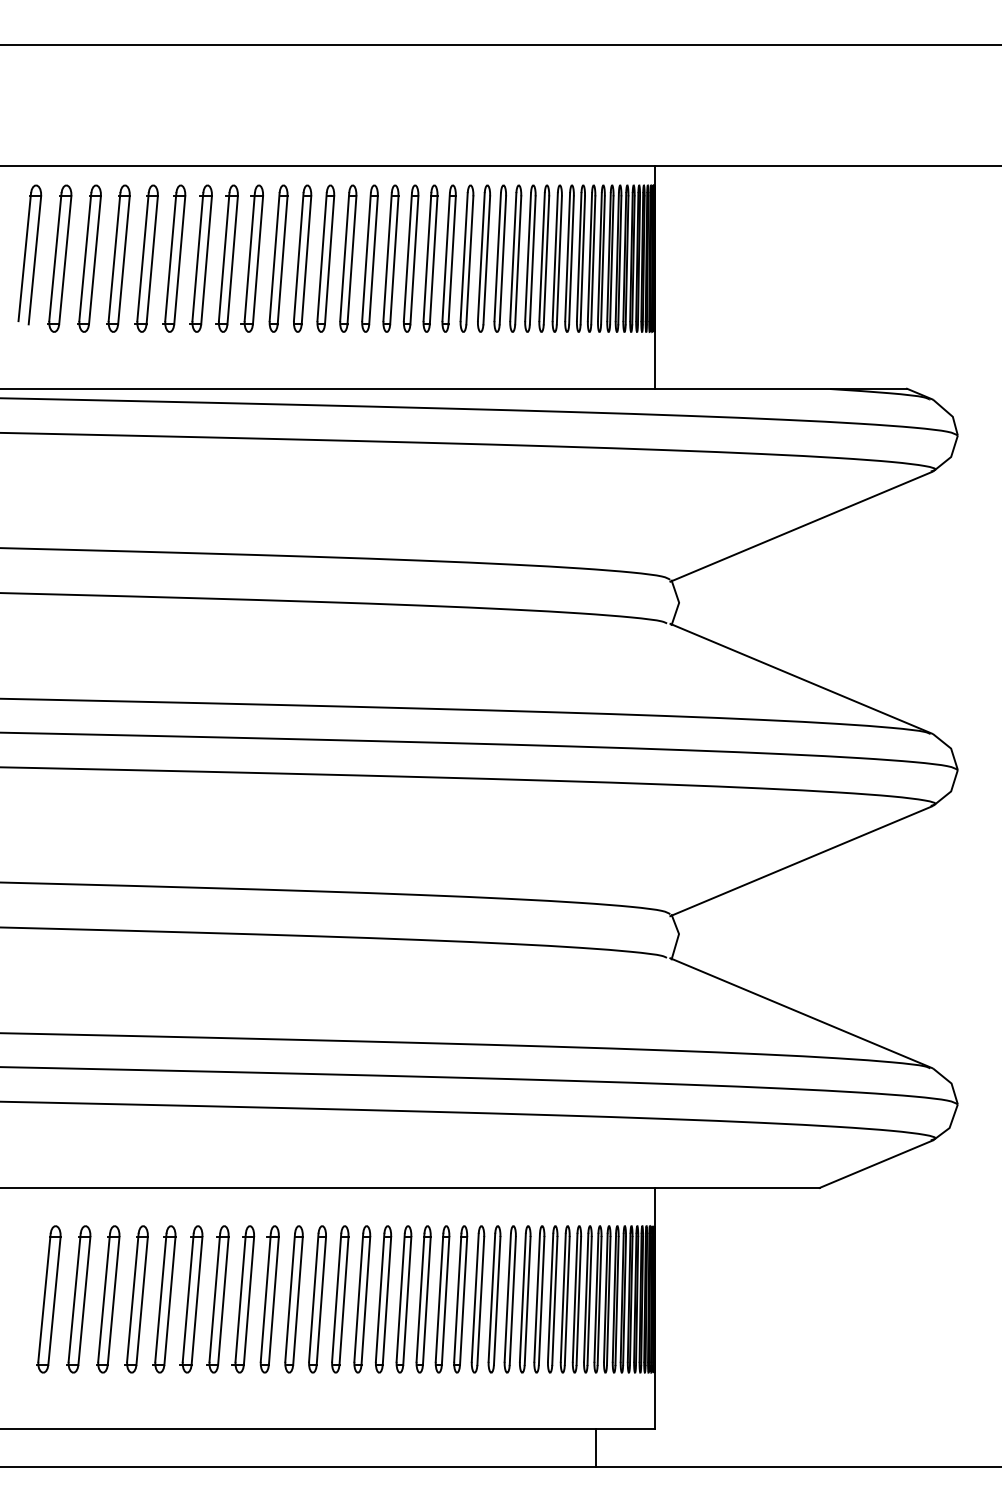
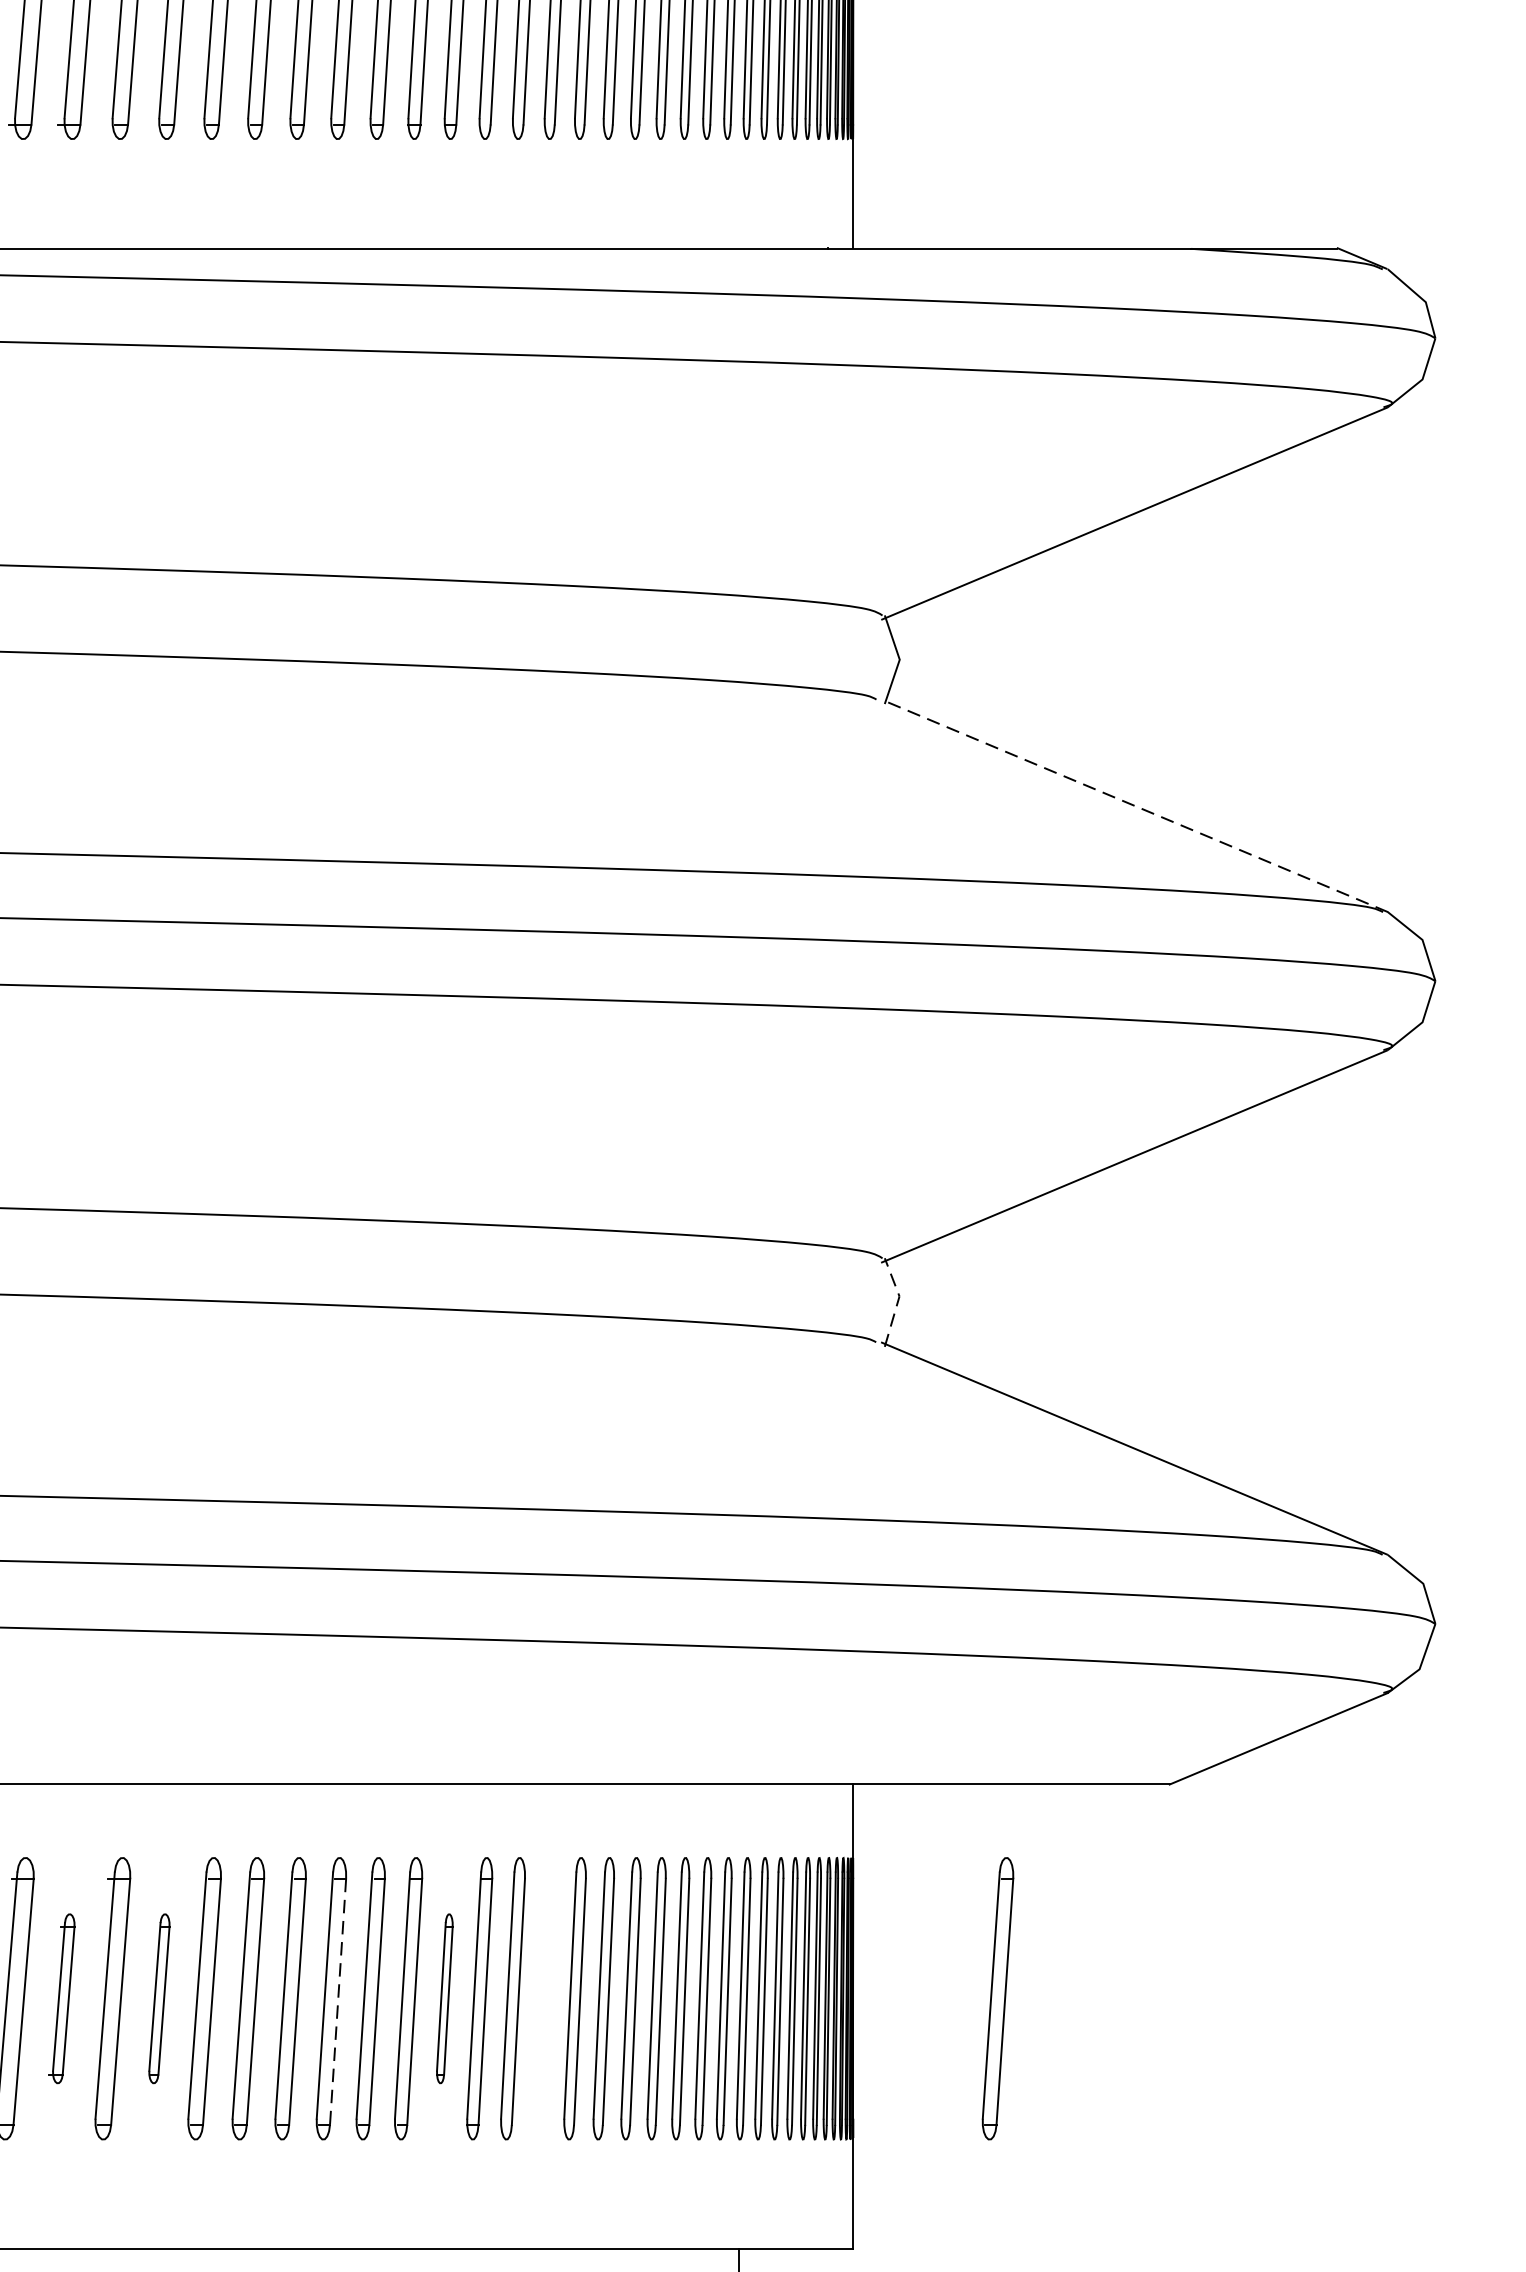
line: (801, 678) -> (1134, 805), solid -> dashed
line: (678, 935) -> (898, 1299), solid -> dashed
part: (243, 1299) -> (62, 1998), size x0.6
part: (293, 1299) -> (158, 1998), size x0.6
part: (442, 1299) -> (444, 1998), size x0.6
part: (494, 1299) -> (544, 1998), removed
part: (730, 1299) -> (998, 1998), added
line: (386, 1301) -> (337, 2002), solid -> dashed

